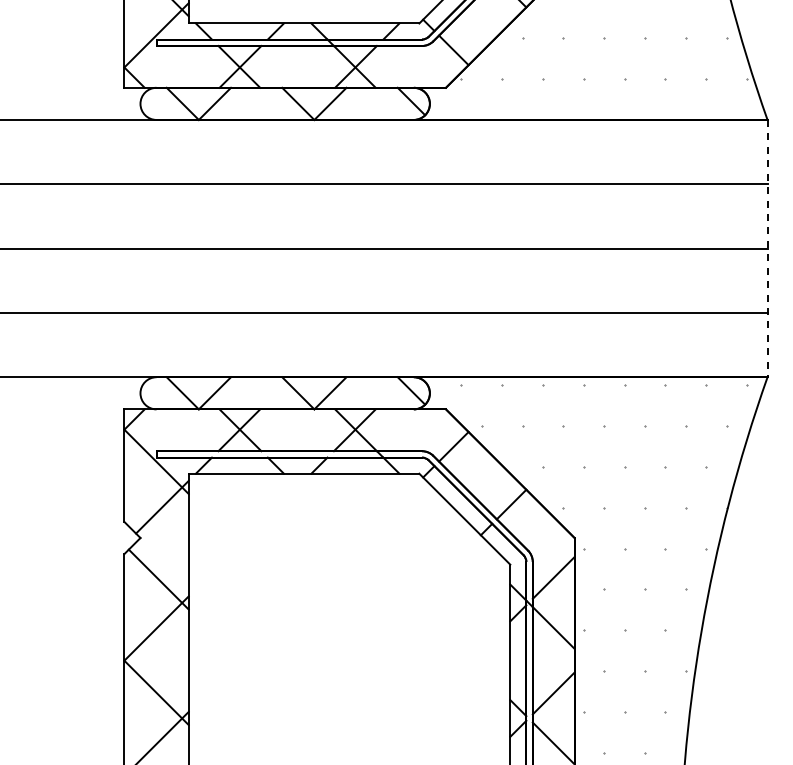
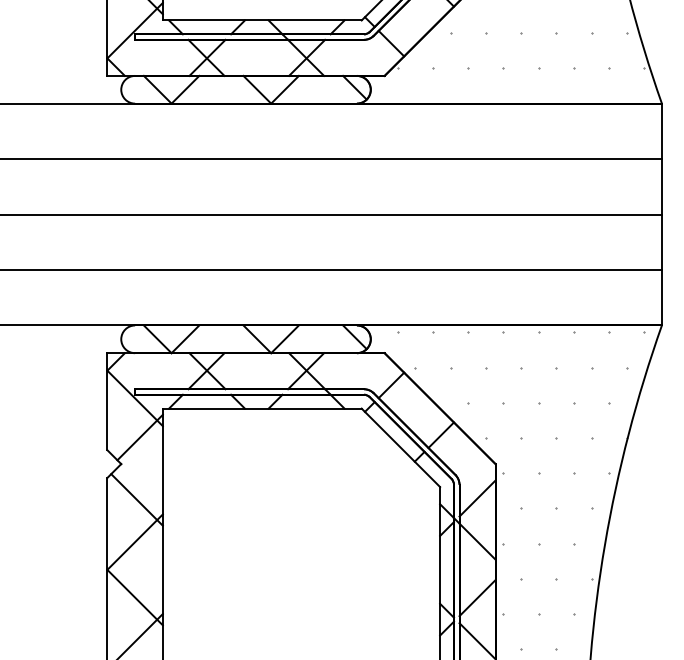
line: (767, 248) -> (661, 214), dashed -> solid

